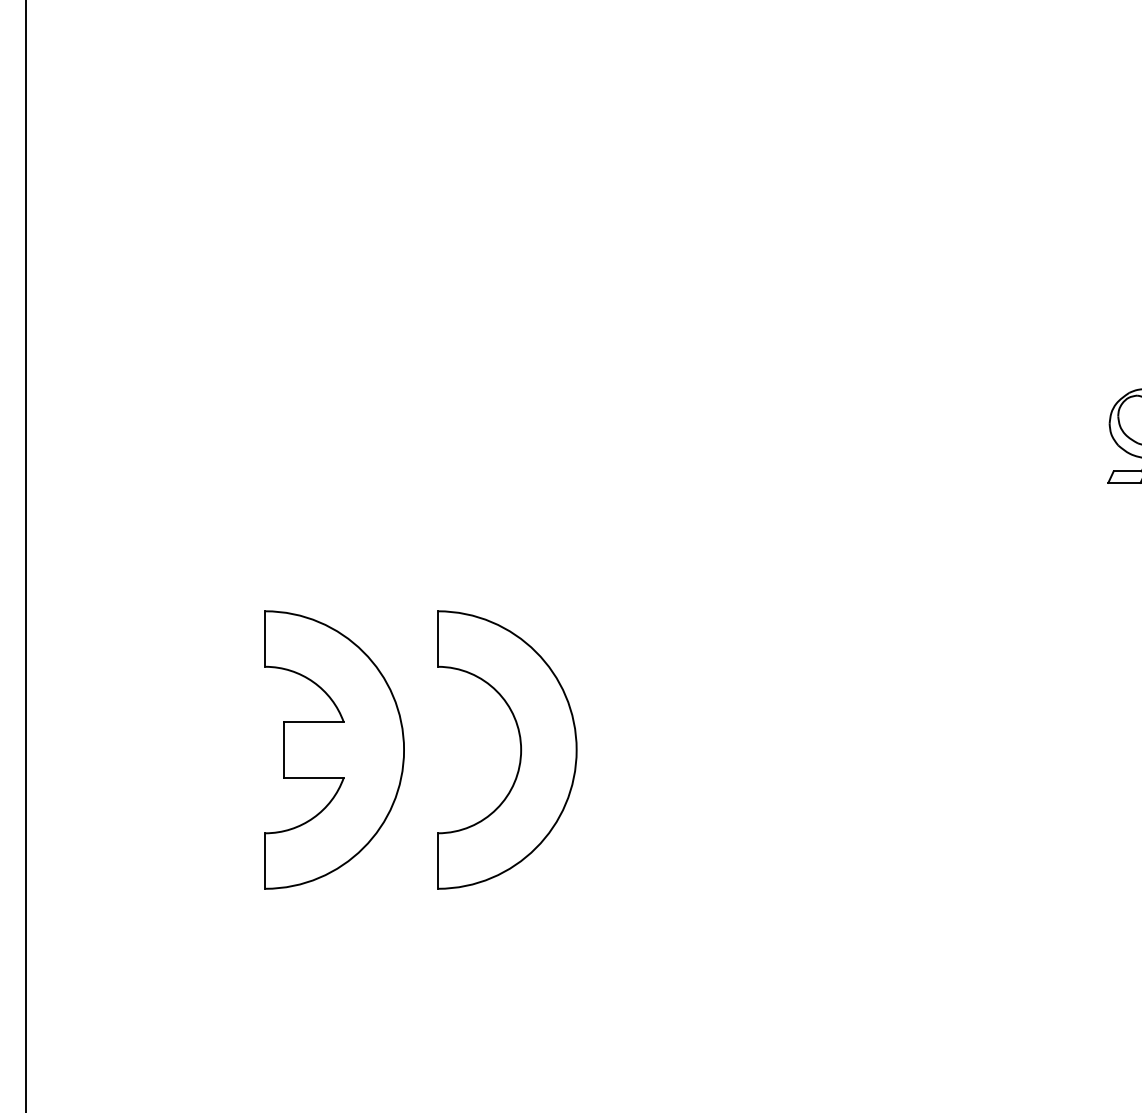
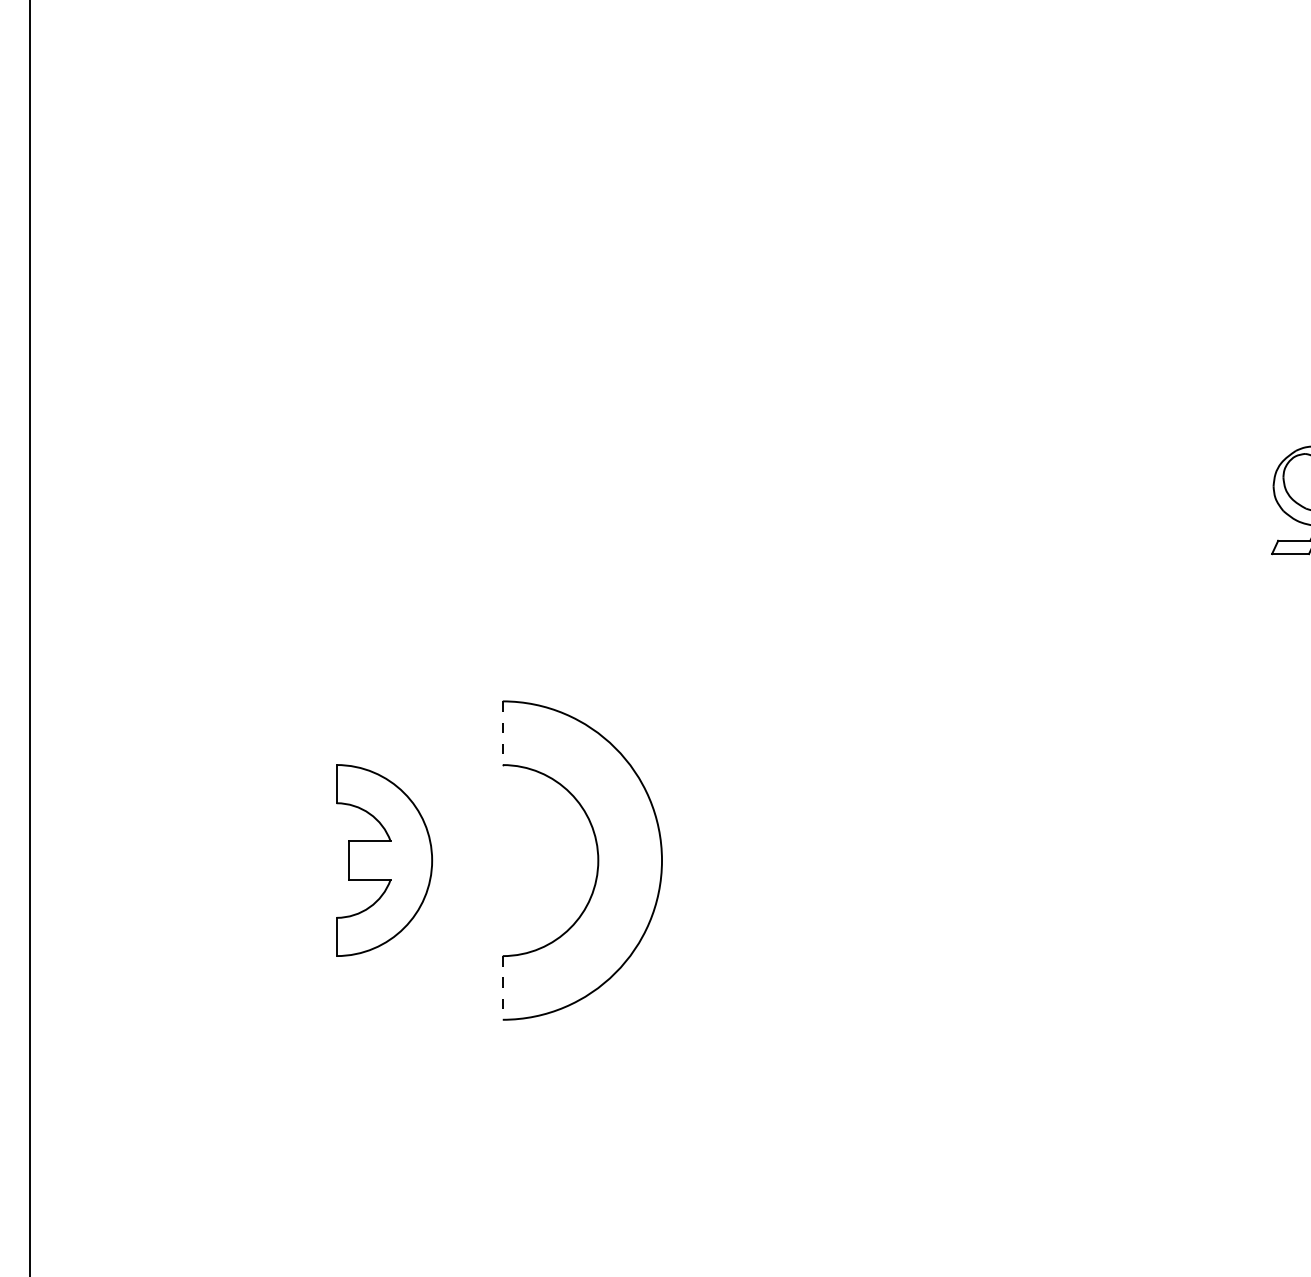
line: (437, 639) -> (502, 733), solid -> dashed
part: (334, 749) -> (384, 860), size x0.6
line: (437, 860) -> (502, 987), solid -> dashed

